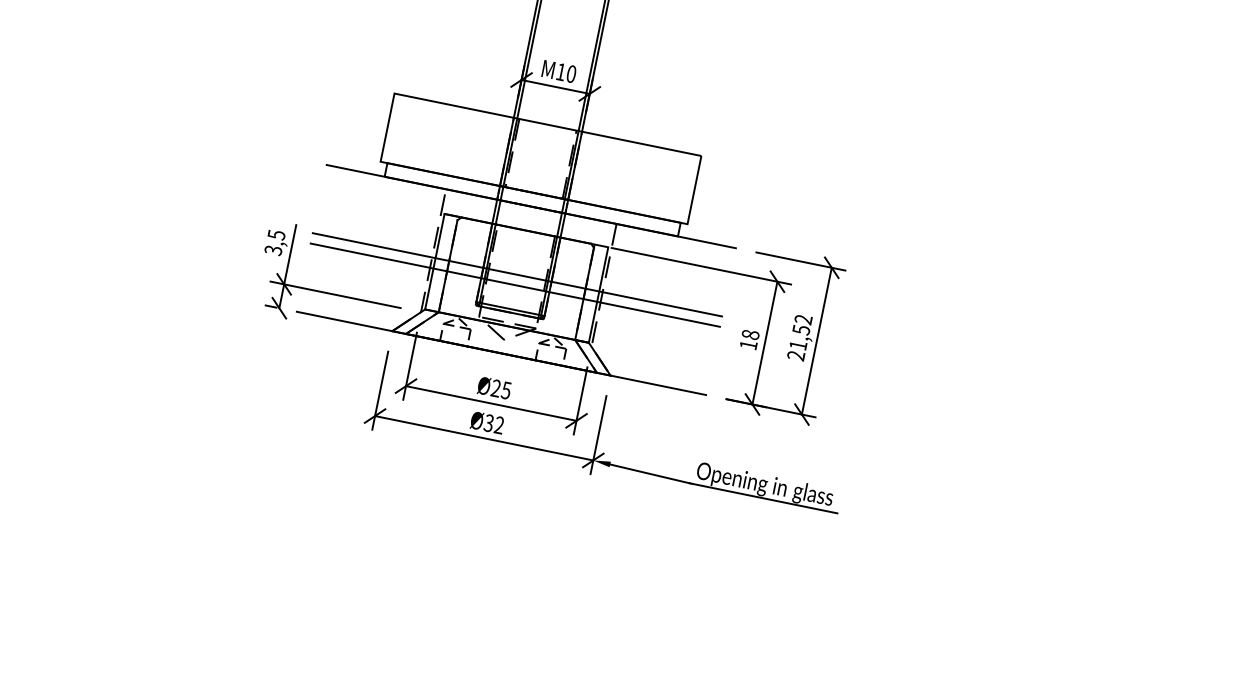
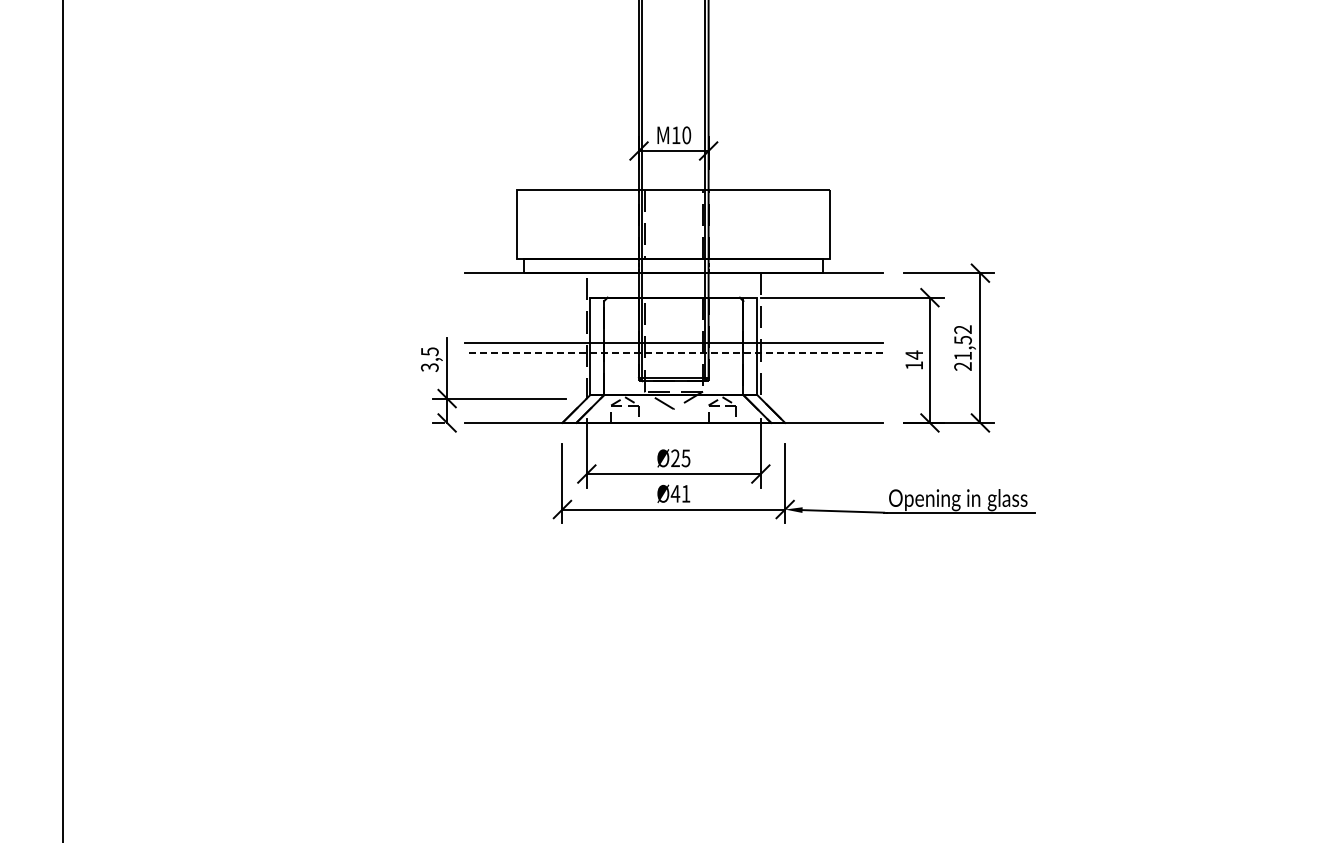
line: (515, 285) -> (673, 353), solid -> dashed
text: (750, 334) -> (914, 354), 18 -> 14
text: (493, 423) -> (680, 493), Ø32 -> Ø41

